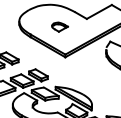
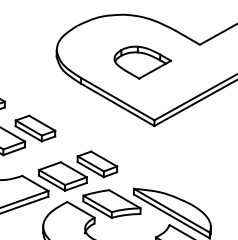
part: (59, 26) -> (141, 60), size x1.67

